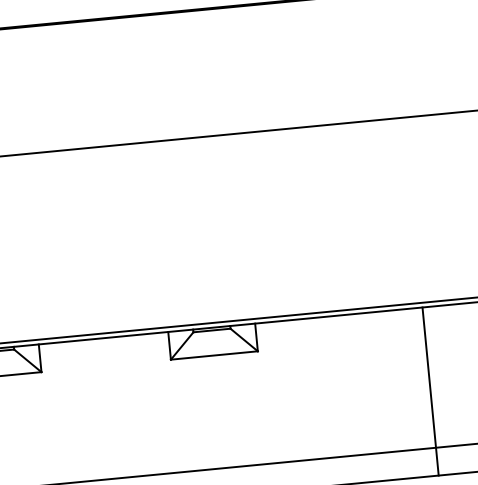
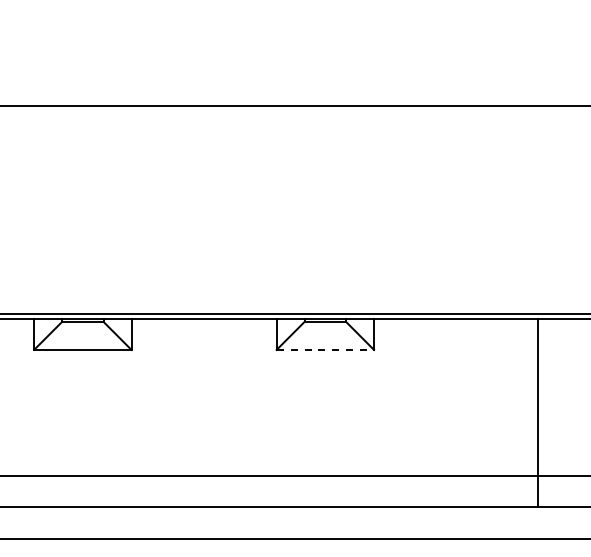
line: (214, 355) -> (325, 349), solid -> dashed
line: (430, 391) -> (537, 412), moved

